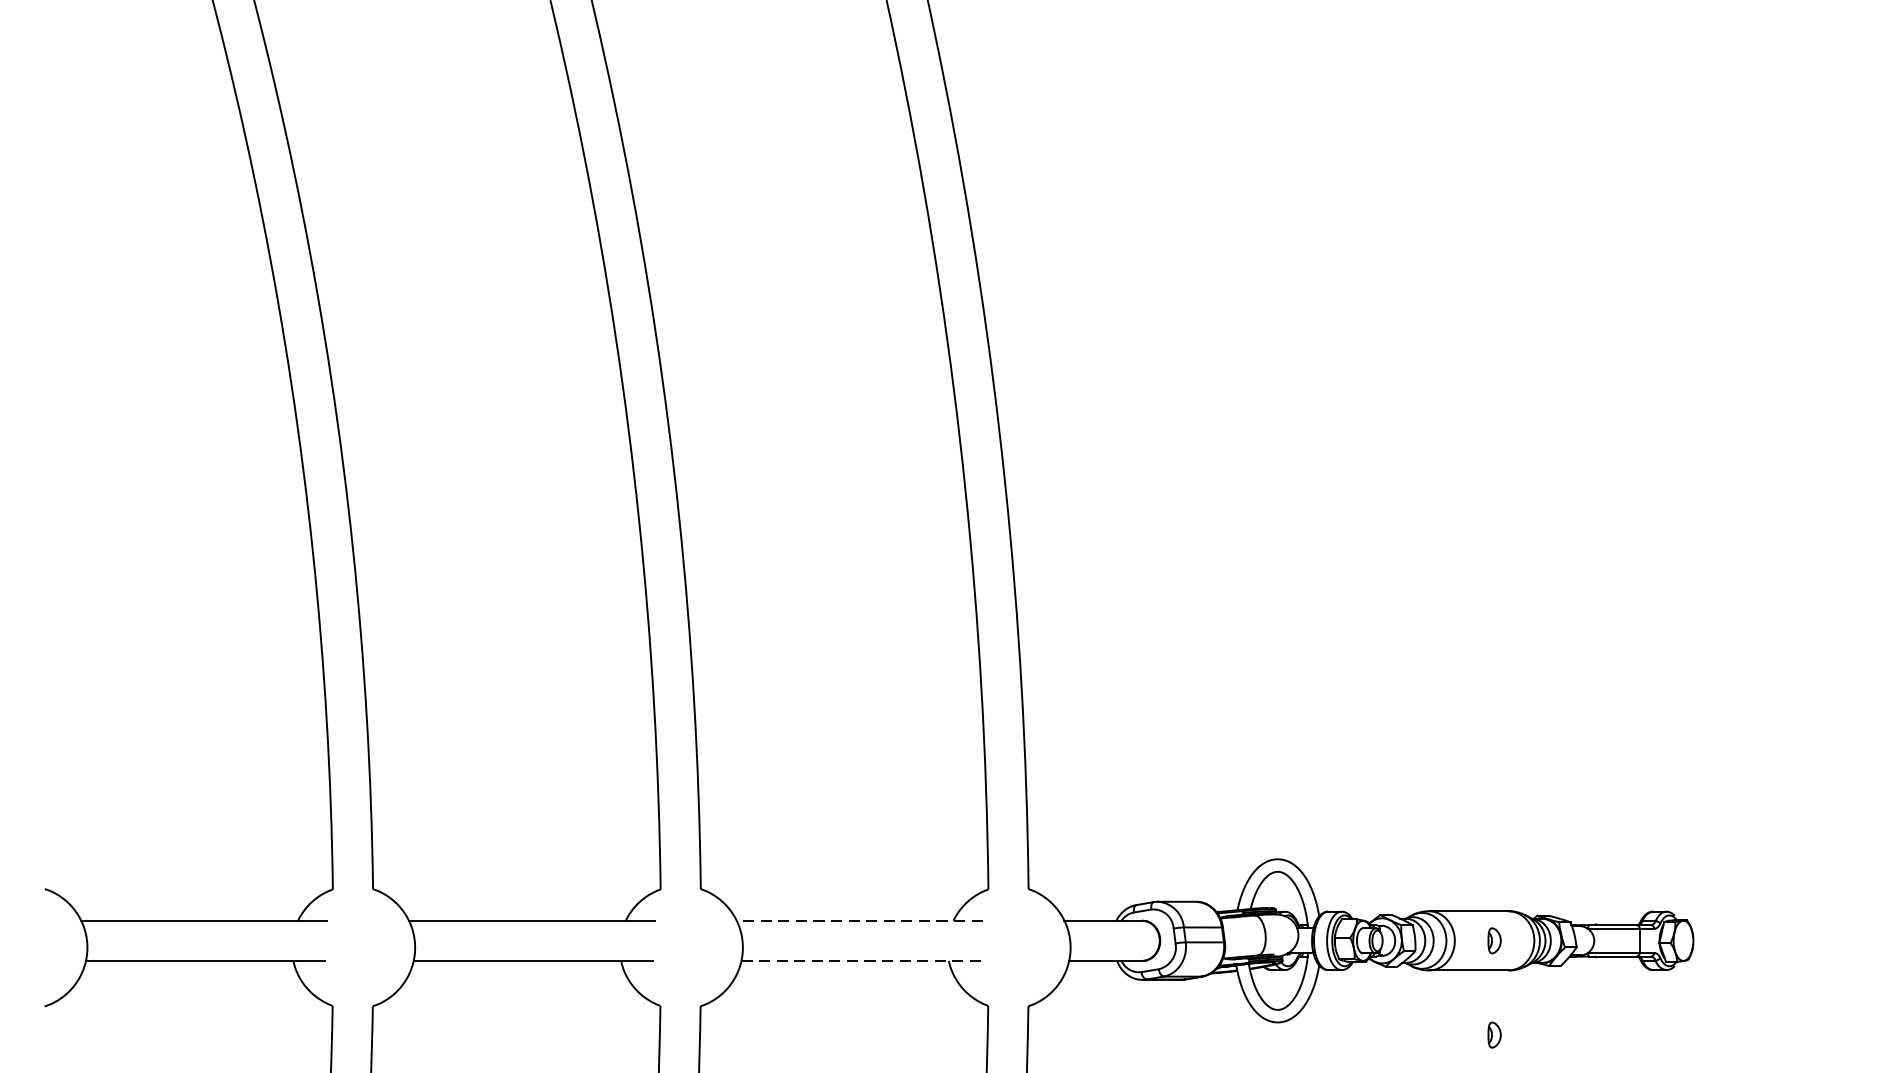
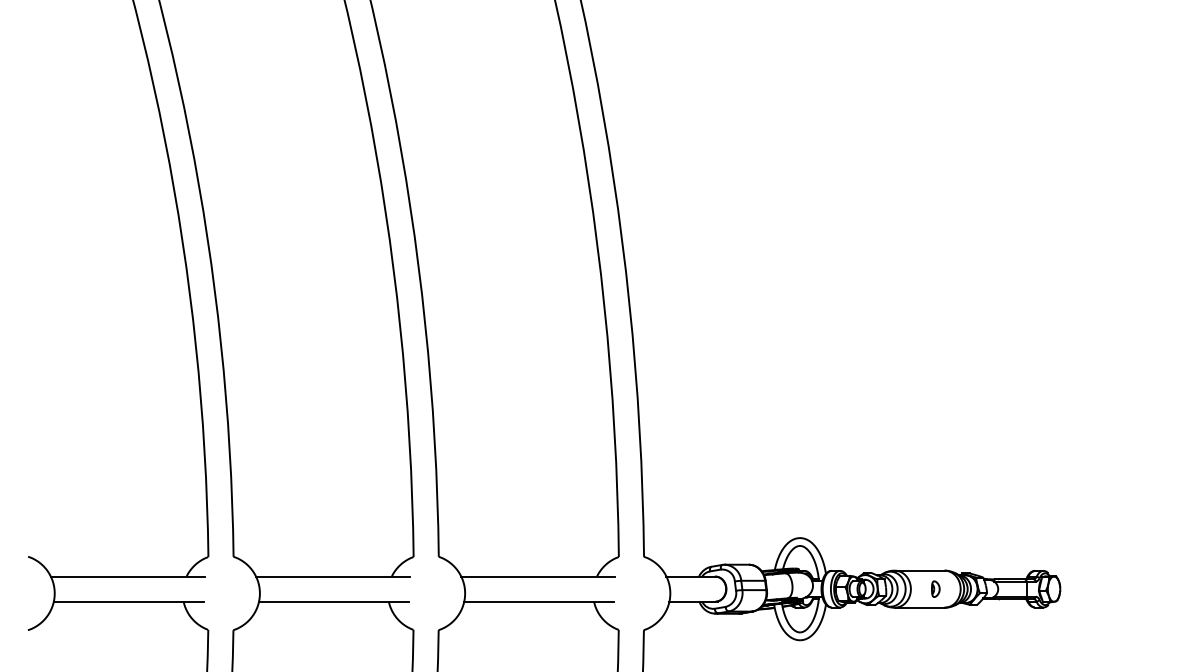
line: (858, 920) -> (537, 576), dashed -> solid
line: (861, 960) -> (539, 601), dashed -> solid
part: (1494, 1033) -> (935, 647), removed

